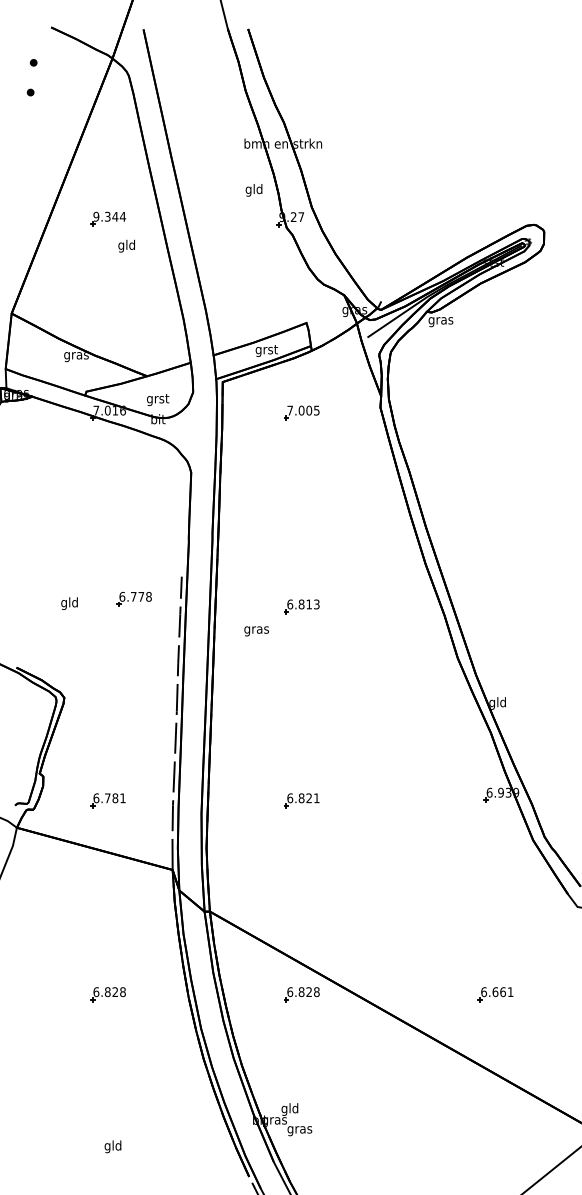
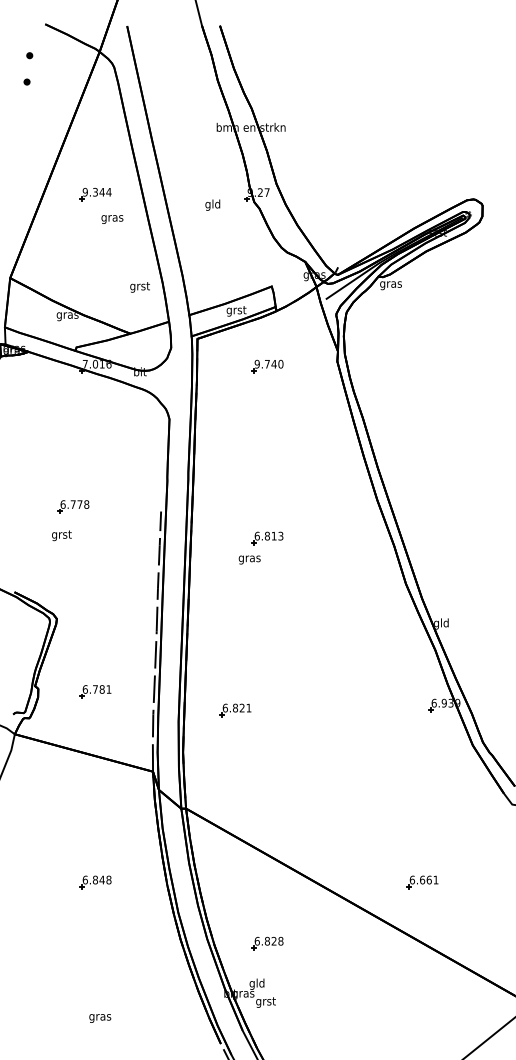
text: (253, 190) -> (212, 205), moved
text: (126, 245) -> (112, 217), gld -> gras
text: (158, 400) -> (140, 287), moved
text: (303, 410) -> (269, 364), 7.005 -> 9.740
part: (133, 599) -> (73, 506), moved
text: (69, 603) -> (61, 535), gld -> grst
text: (256, 631) -> (249, 560), moved
part: (107, 800) -> (95, 691), moved
part: (301, 800) -> (235, 710), moved
text: (115, 991) -> (102, 879), 6.828 -> 6.848
part: (301, 994) -> (267, 943), moved
part: (495, 994) -> (422, 882), moved
text: (299, 1130) -> (265, 1002), gras -> grst
text: (112, 1146) -> (99, 1017), gld -> gras

